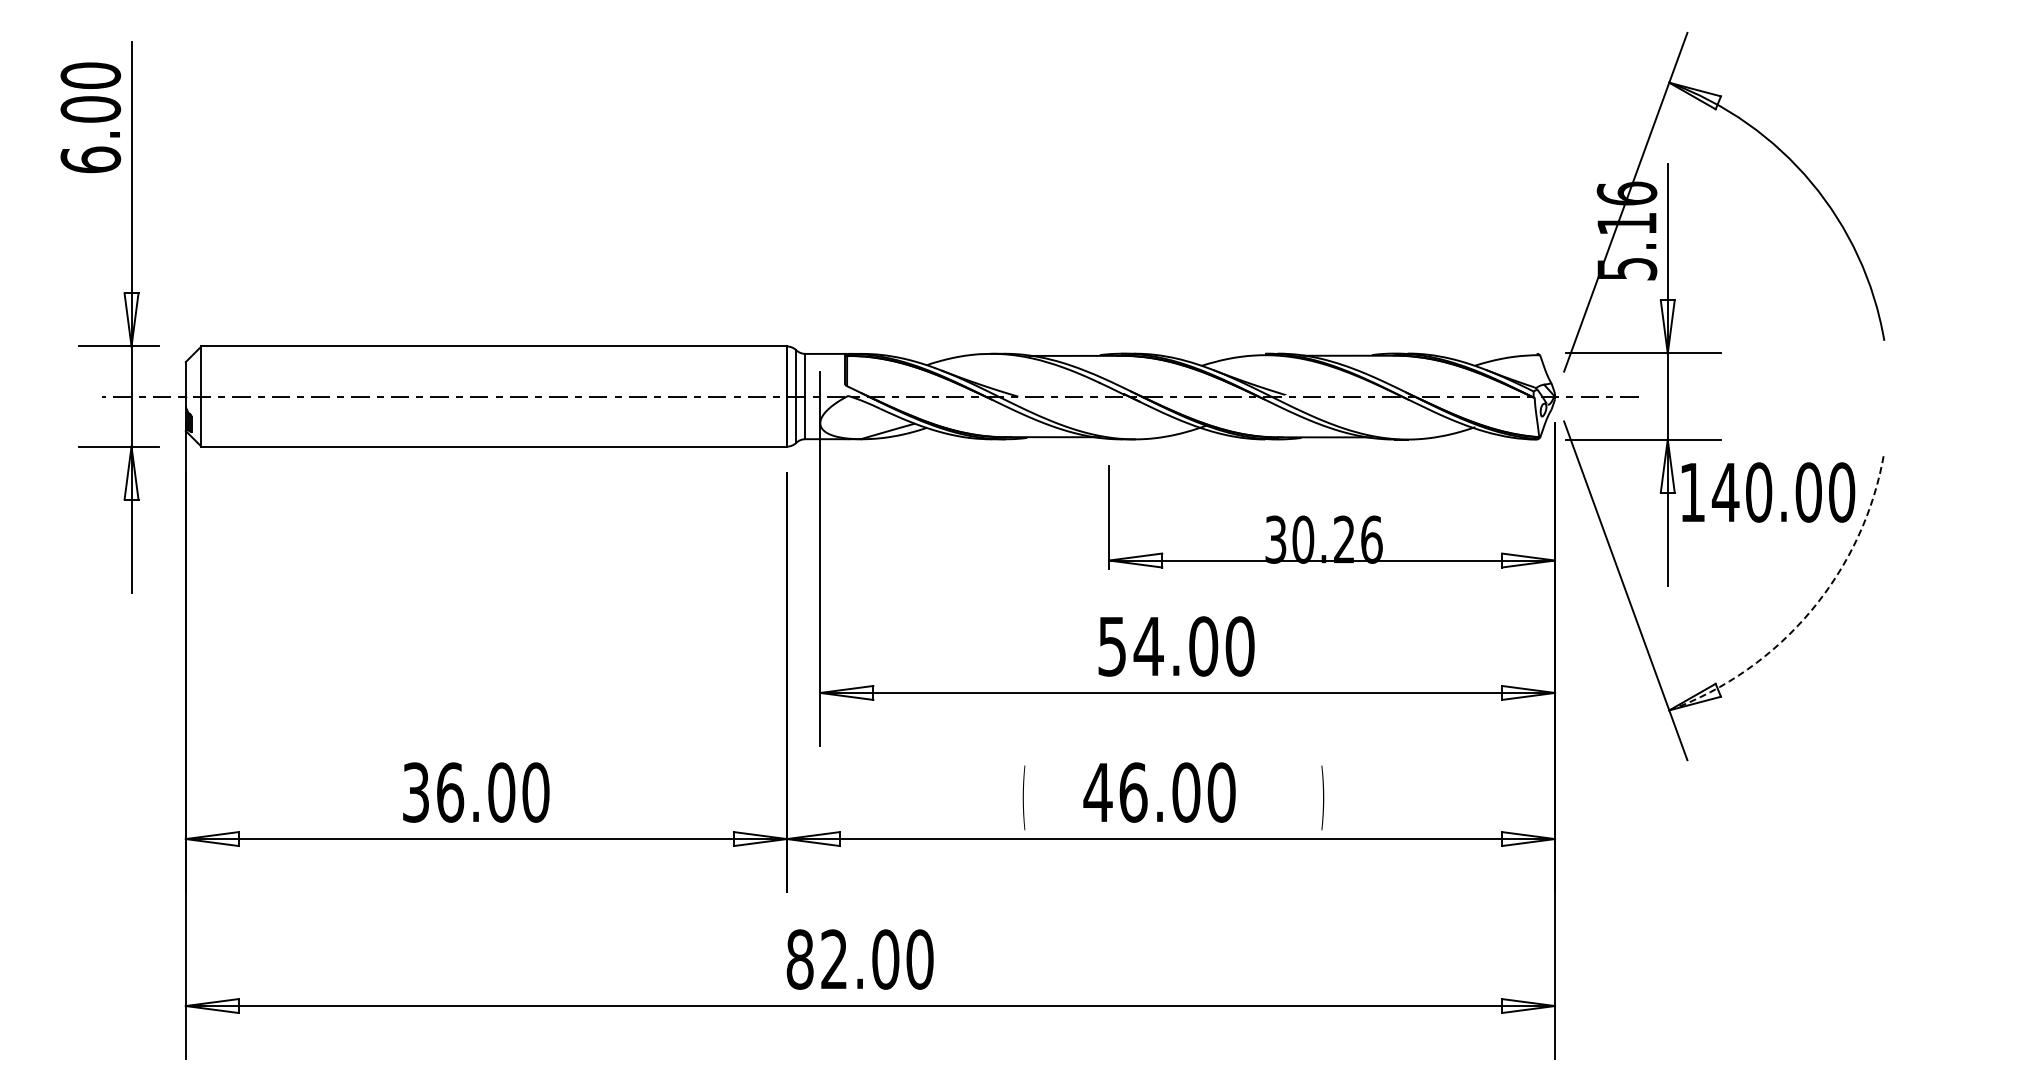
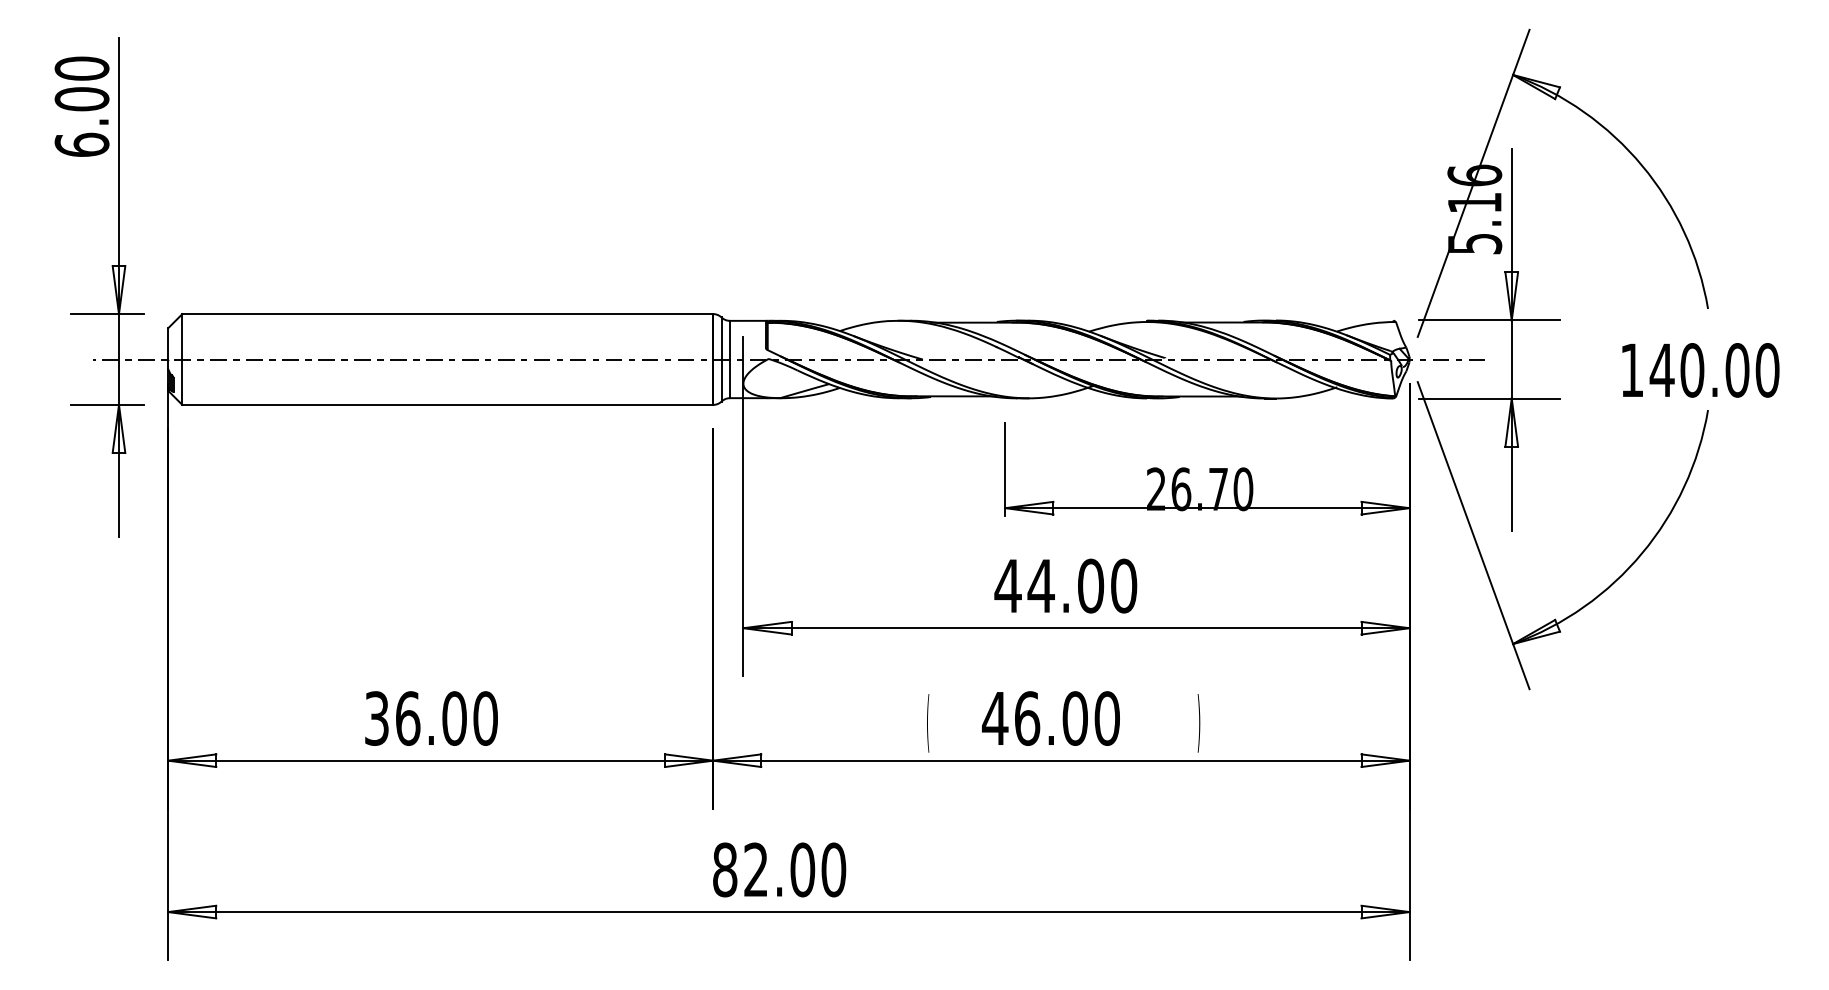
text: (1768, 492) -> (1700, 370), moved
text: (1323, 539) -> (1199, 489), 30.26 -> 26.70
arc: (1811, 610) -> (1642, 553), dashed -> solid
text: (1112, 646) -> (1008, 586), 54.00 -> 44.00

